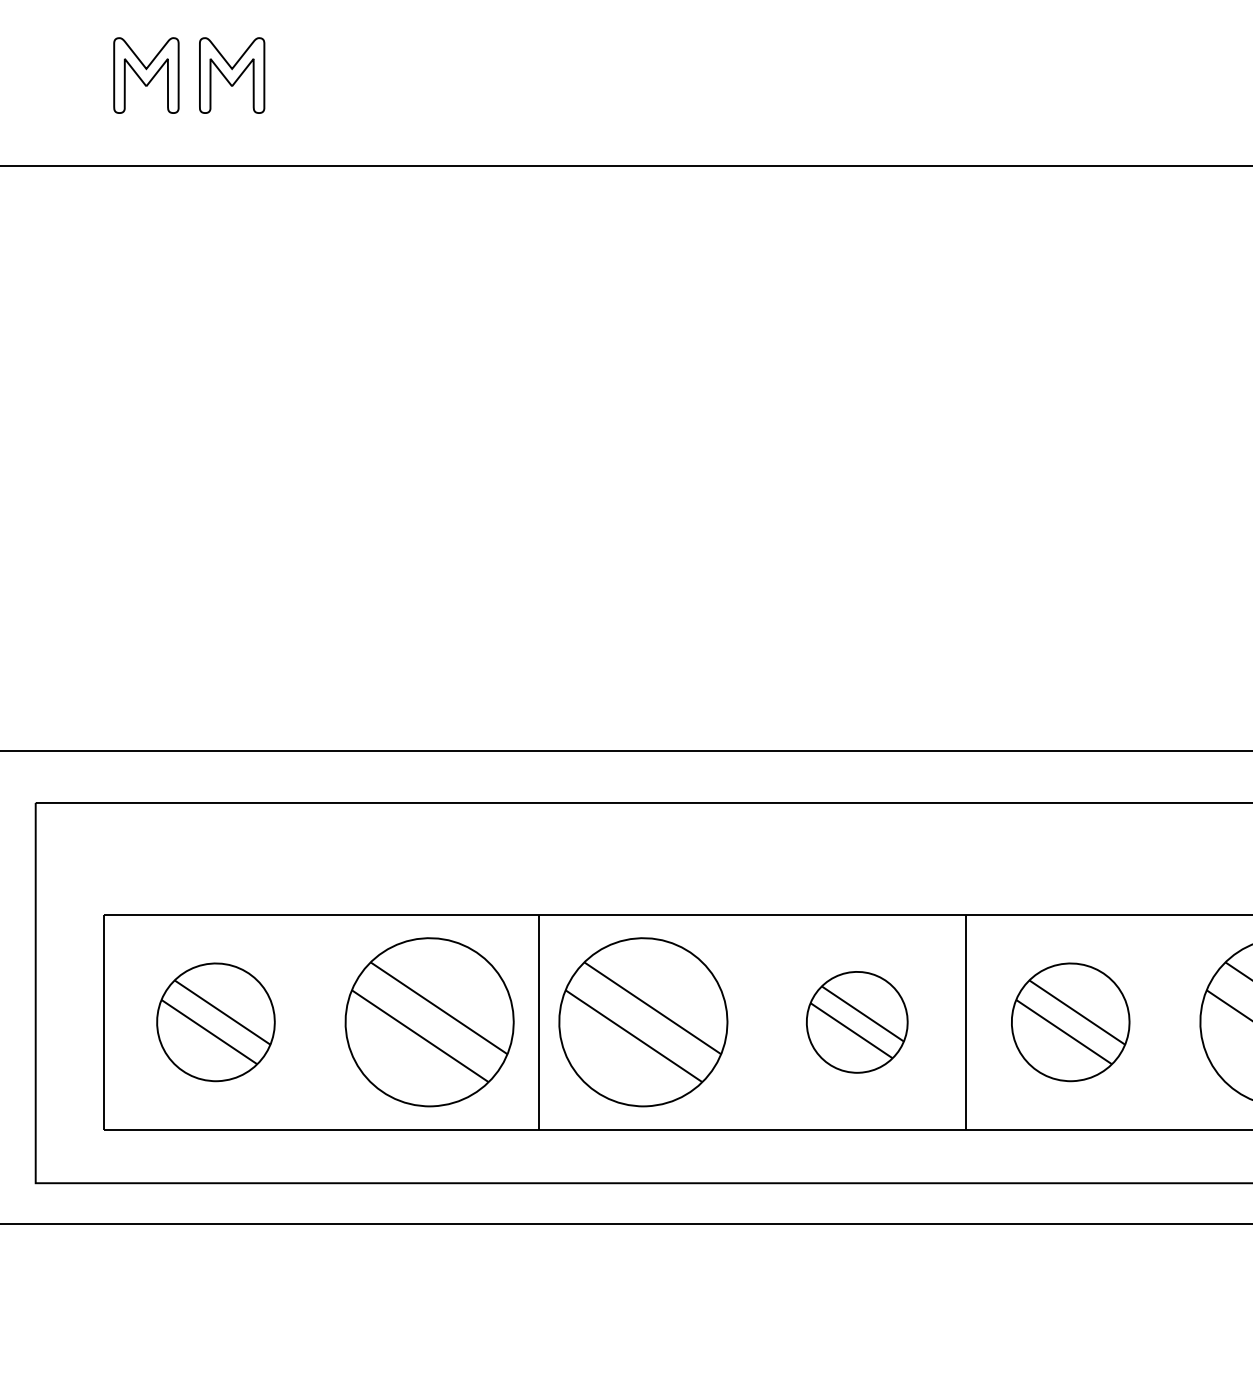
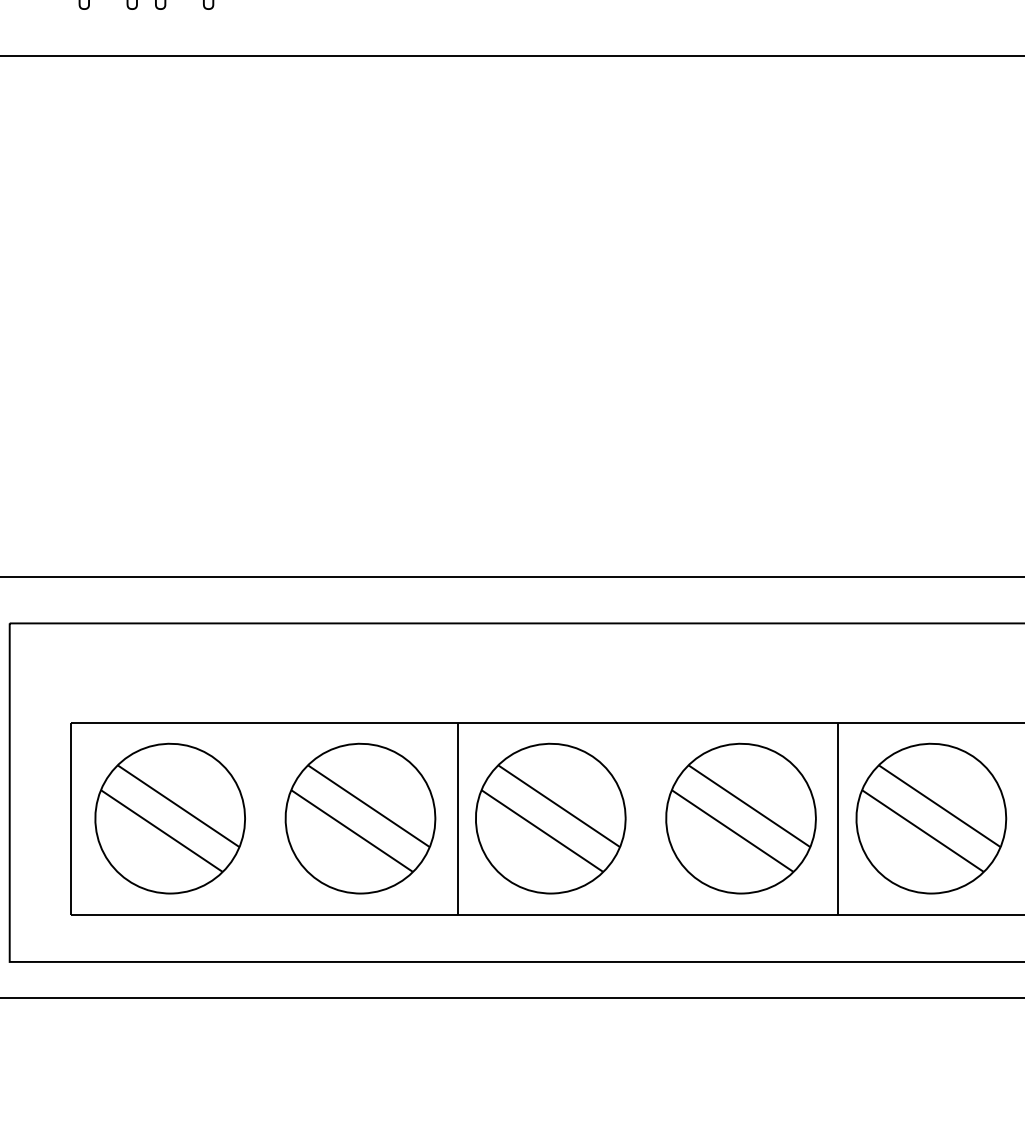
part: (215, 1022) -> (169, 818), size x1.43
part: (857, 1022) -> (741, 818), size x1.67
part: (1070, 1022) -> (931, 818), size x1.43

